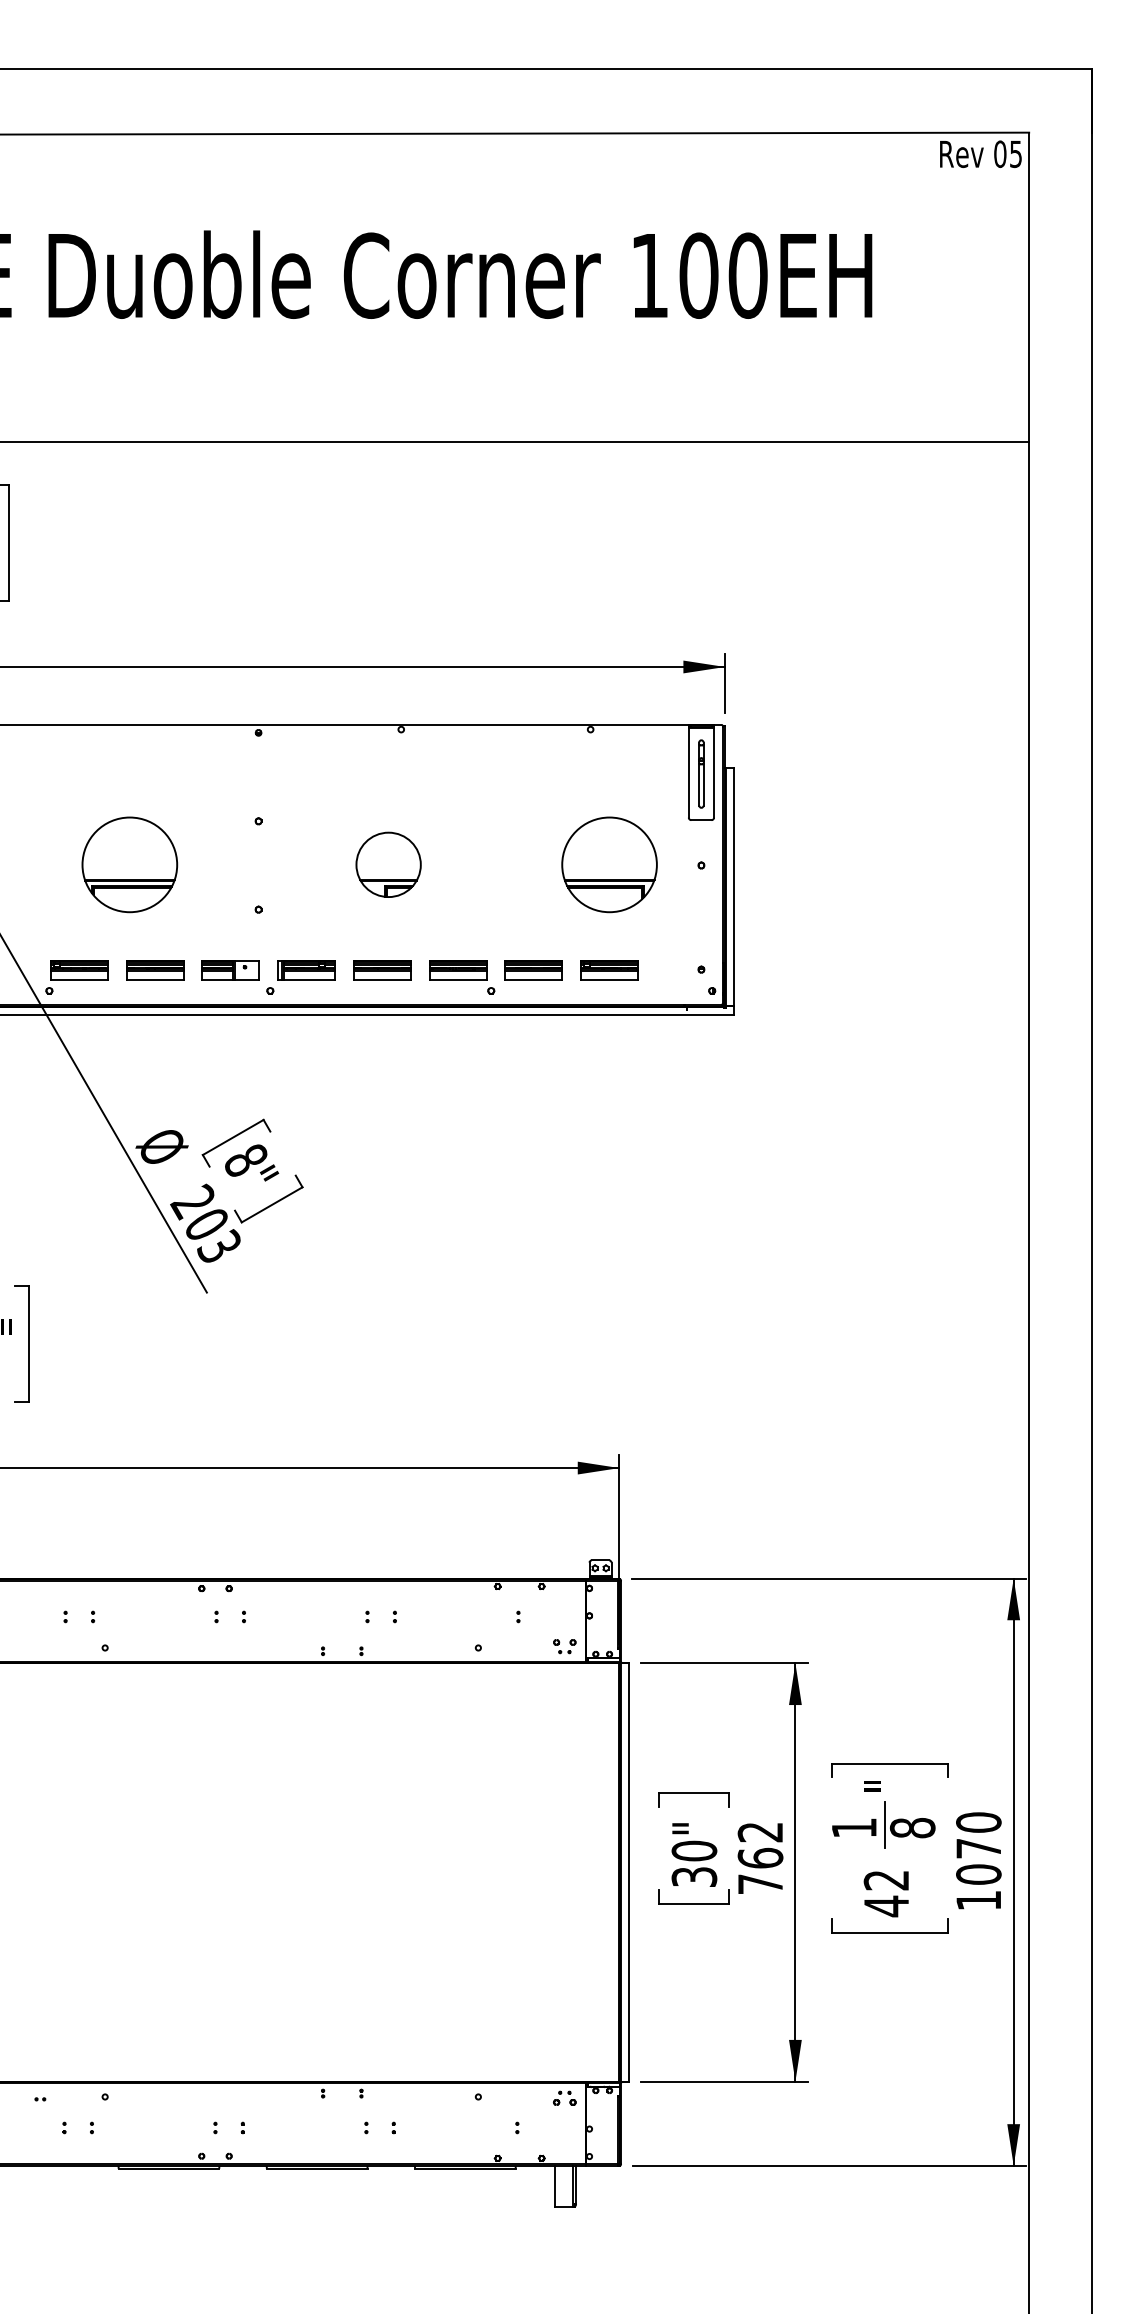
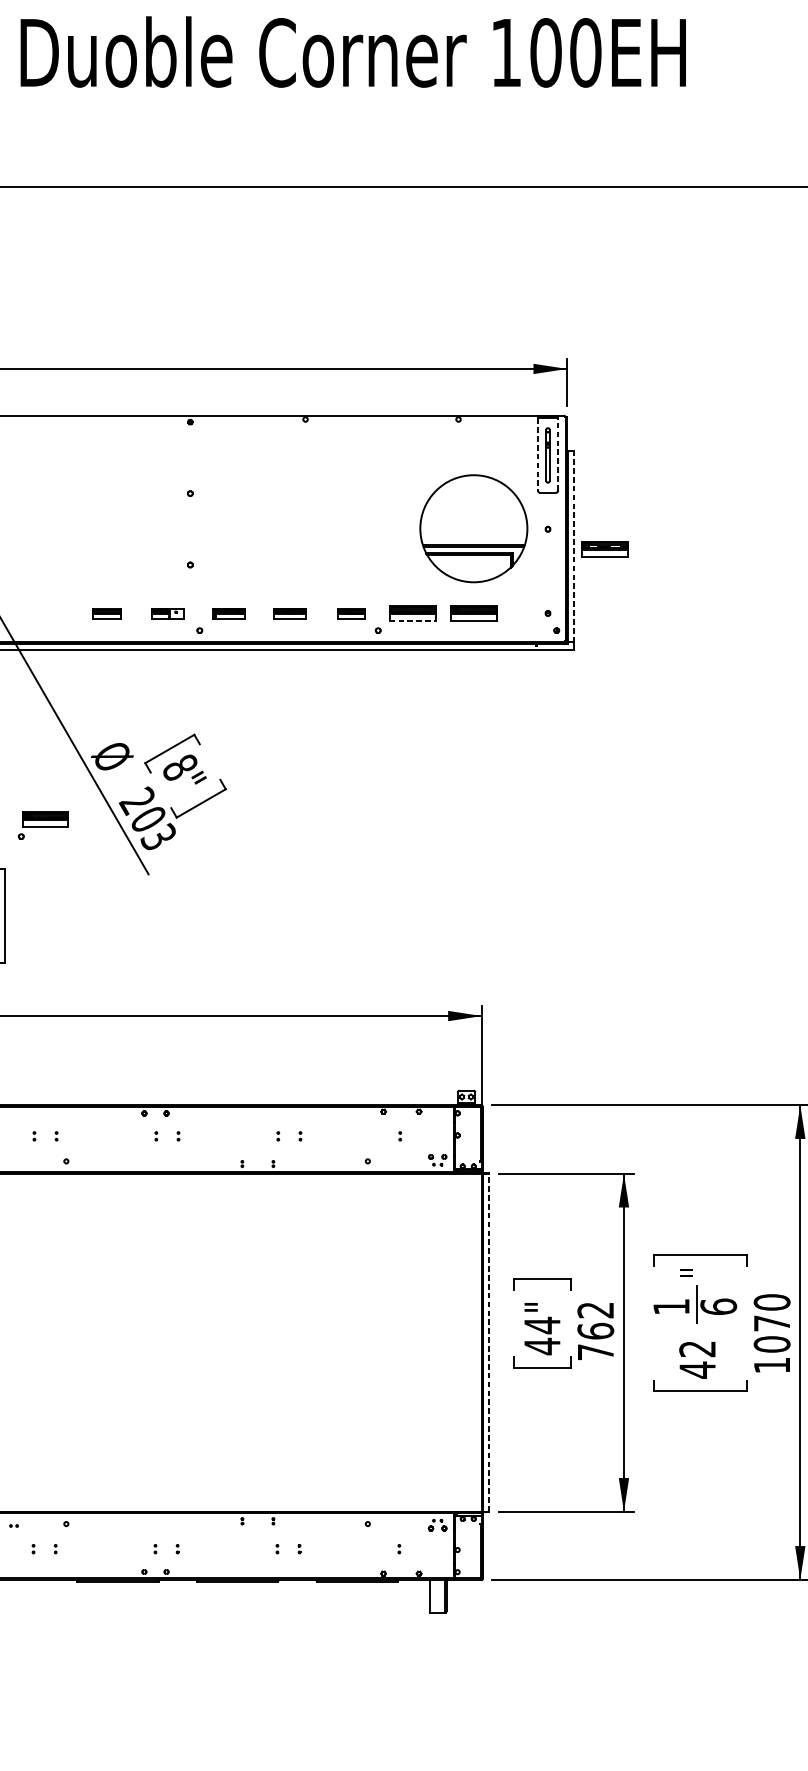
line: (688, 772) -> (537, 454), solid -> dashed
line: (714, 772) -> (558, 454), solid -> dashed
part: (129, 864) -> (86, 528), removed
part: (388, 864) -> (295, 528), removed
part: (609, 864) -> (473, 528), size x1.4
line: (733, 886) -> (573, 546), solid -> dashed
part: (771, 890) -> (604, 549), added
part: (155, 970) -> (107, 614), size x0.6
part: (230, 970) -> (167, 614), size x0.7
part: (306, 970) -> (229, 614), size x0.7
part: (382, 970) -> (290, 614), size x0.7
part: (458, 970) -> (351, 614), size x0.6
part: (76, 977) -> (43, 825), moved
line: (534, 979) -> (413, 621), solid -> dashed
text: (912, 1827) -> (718, 1306), 8 -> 6
text: (694, 1864) -> (542, 1336), 30" -> 44"
line: (628, 1871) -> (489, 1341), solid -> dashed

